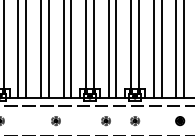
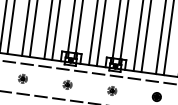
part: (55, 120) -> (22, 78), moved
part: (105, 120) -> (67, 84), moved

